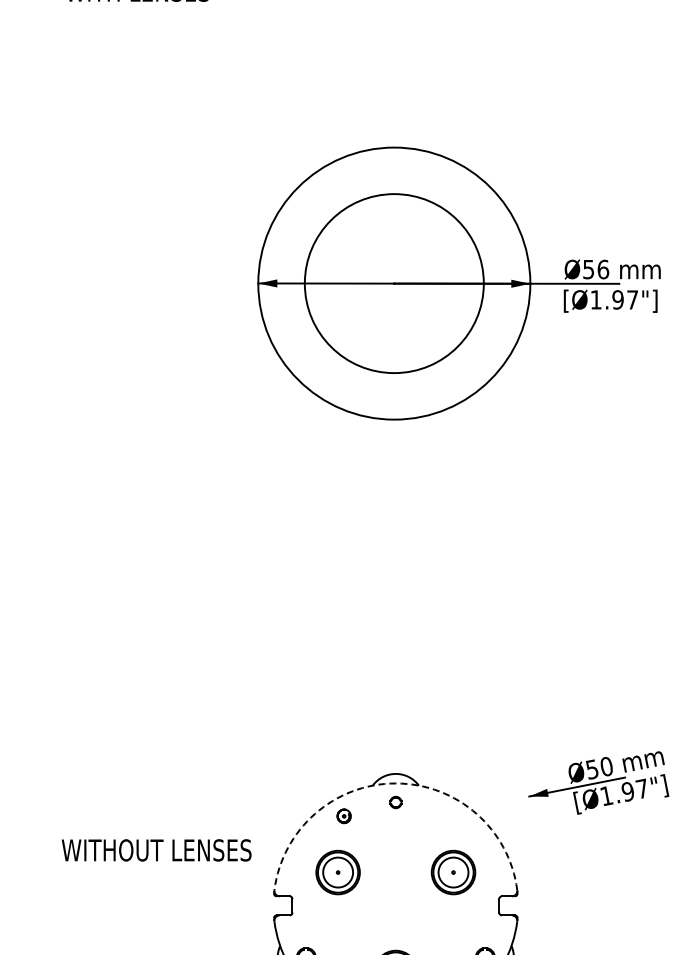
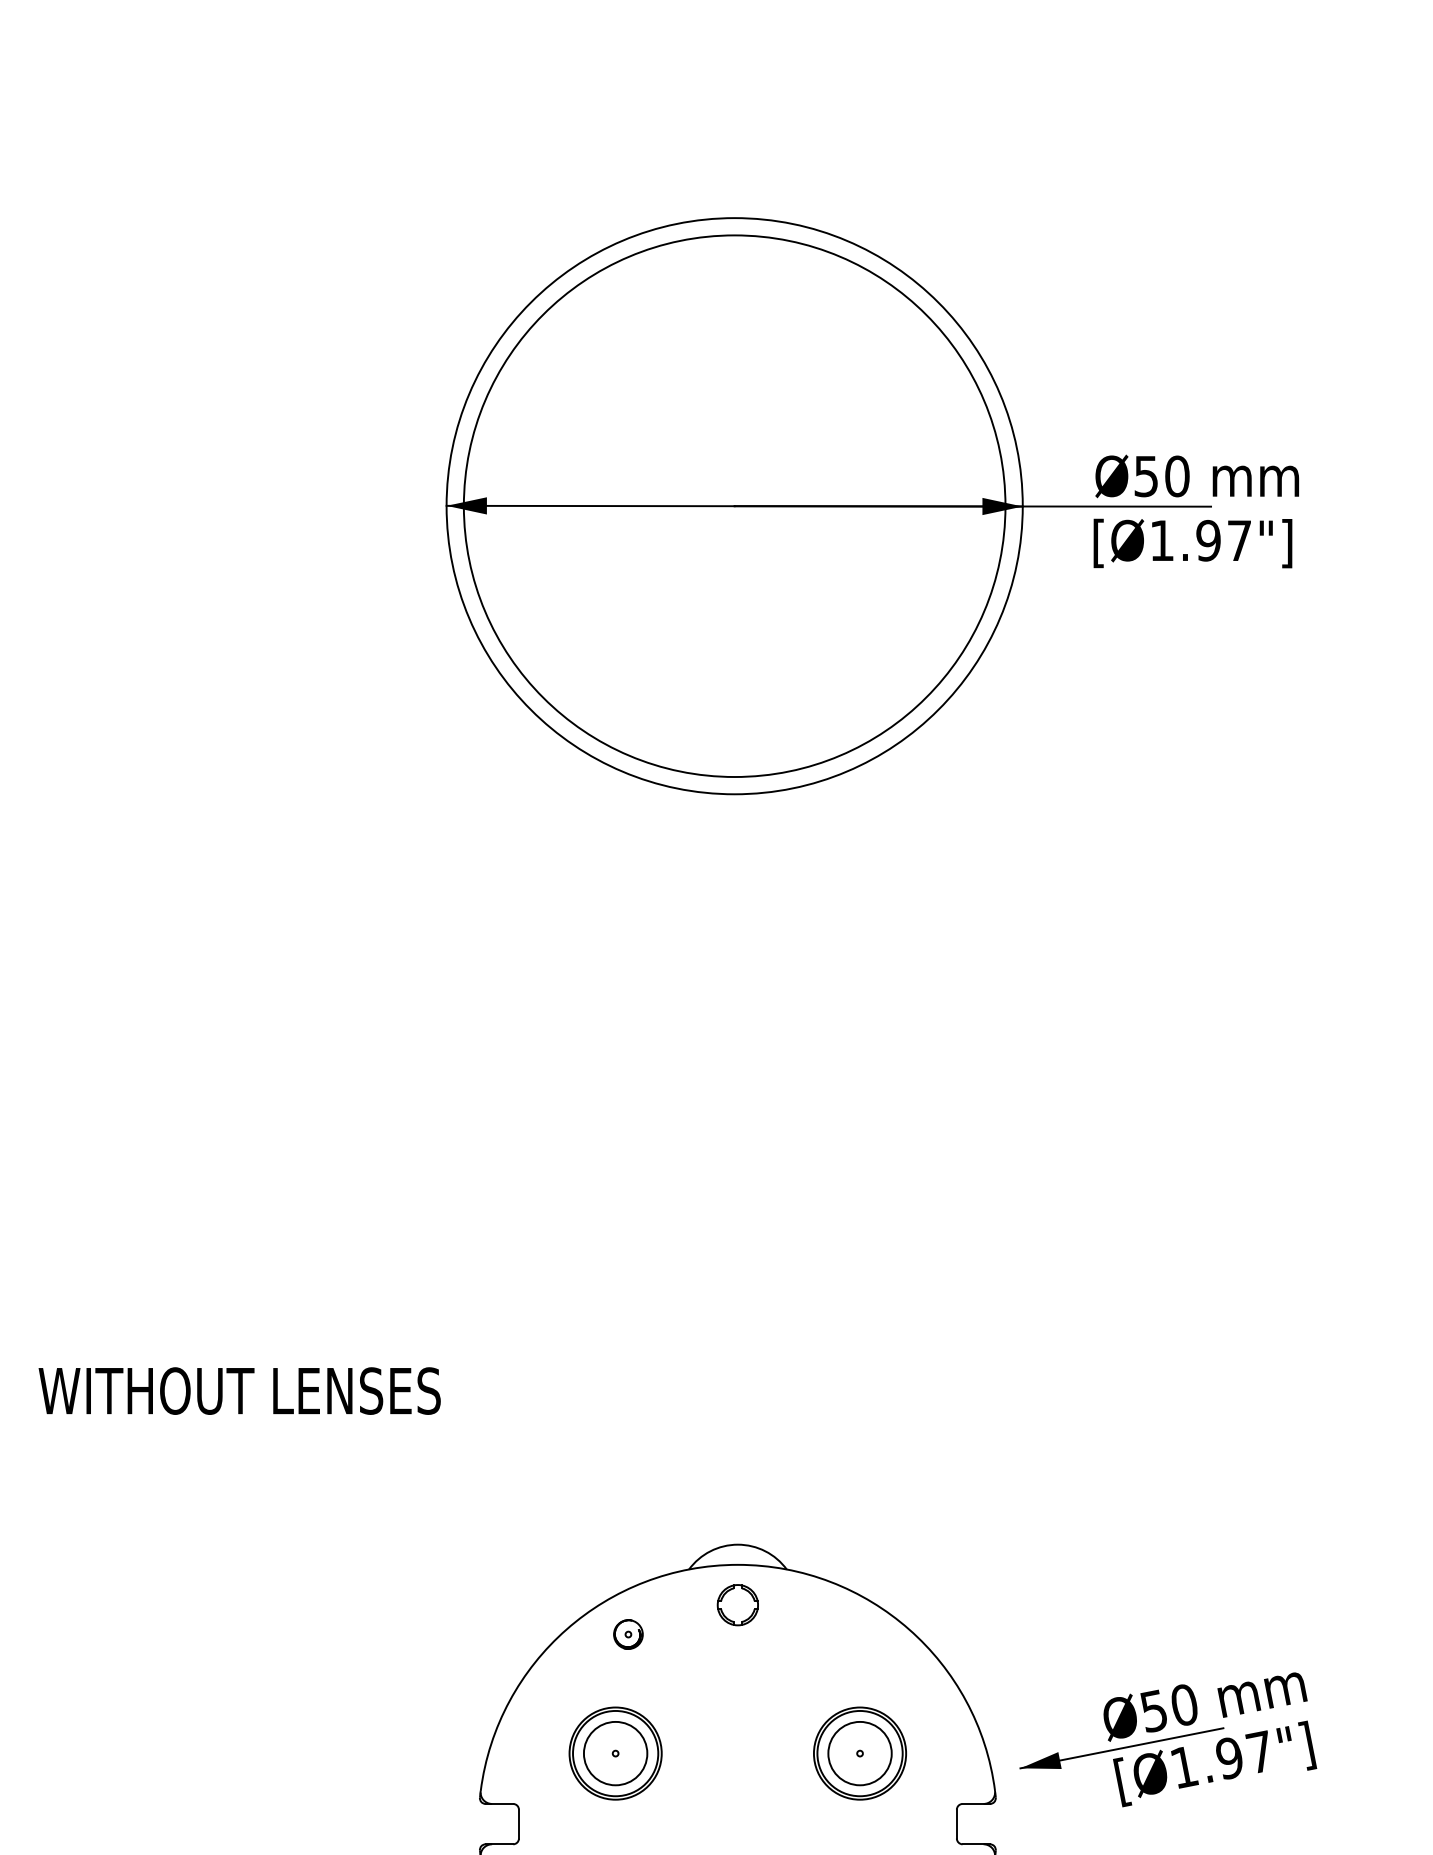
text: (603, 268) -> (1177, 474), Ø56 -> Ø50
circle: (394, 283) -> (735, 505), size x1.43
part: (598, 782) -> (1167, 1738), moved
arc: (395, 783) -> (737, 1564), dashed -> solid
circle: (395, 802) -> (737, 1605), size x1.67
text: (156, 850) -> (239, 1391), moved

